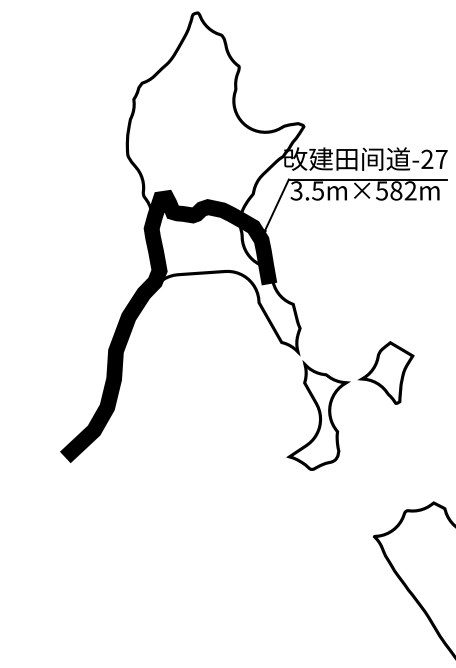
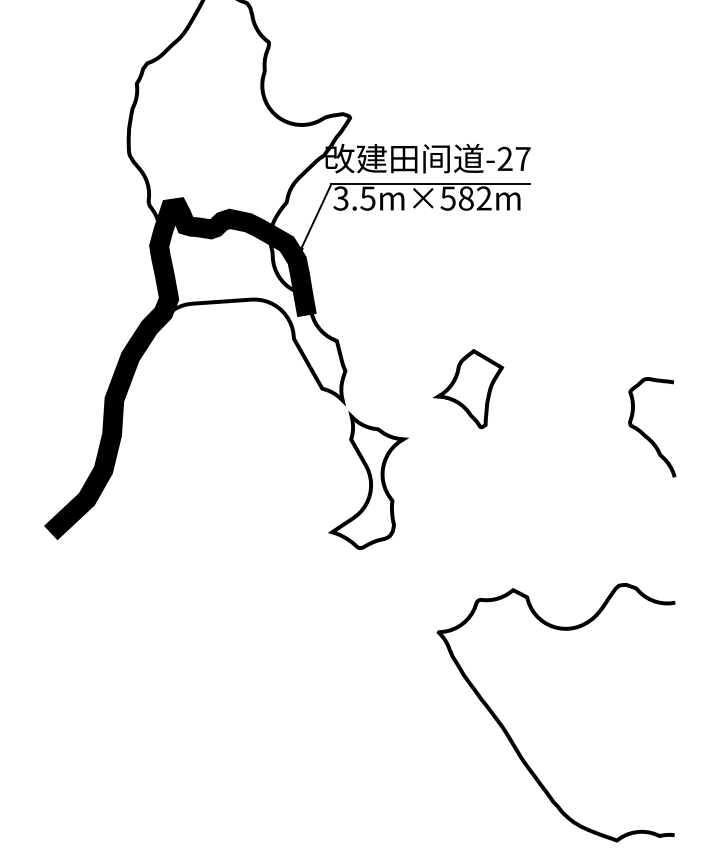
part: (386, 372) -> (468, 388), moved

